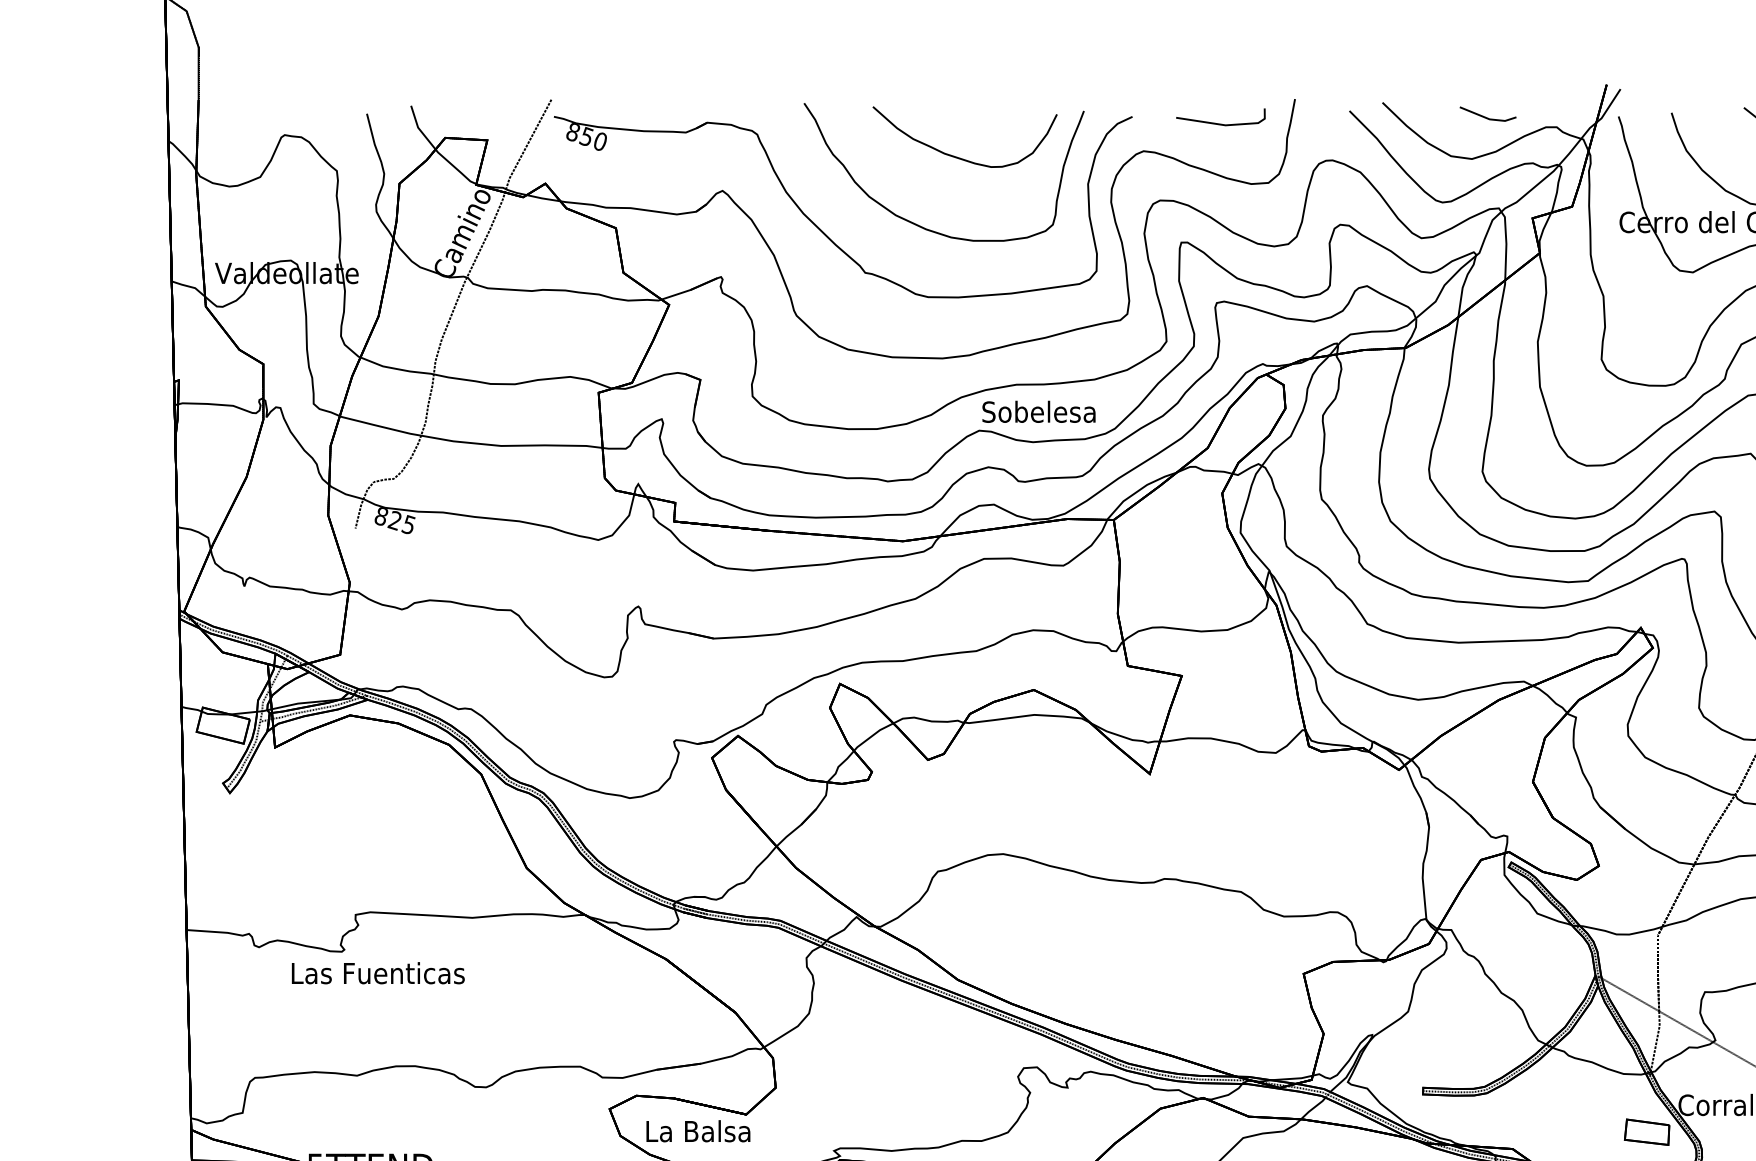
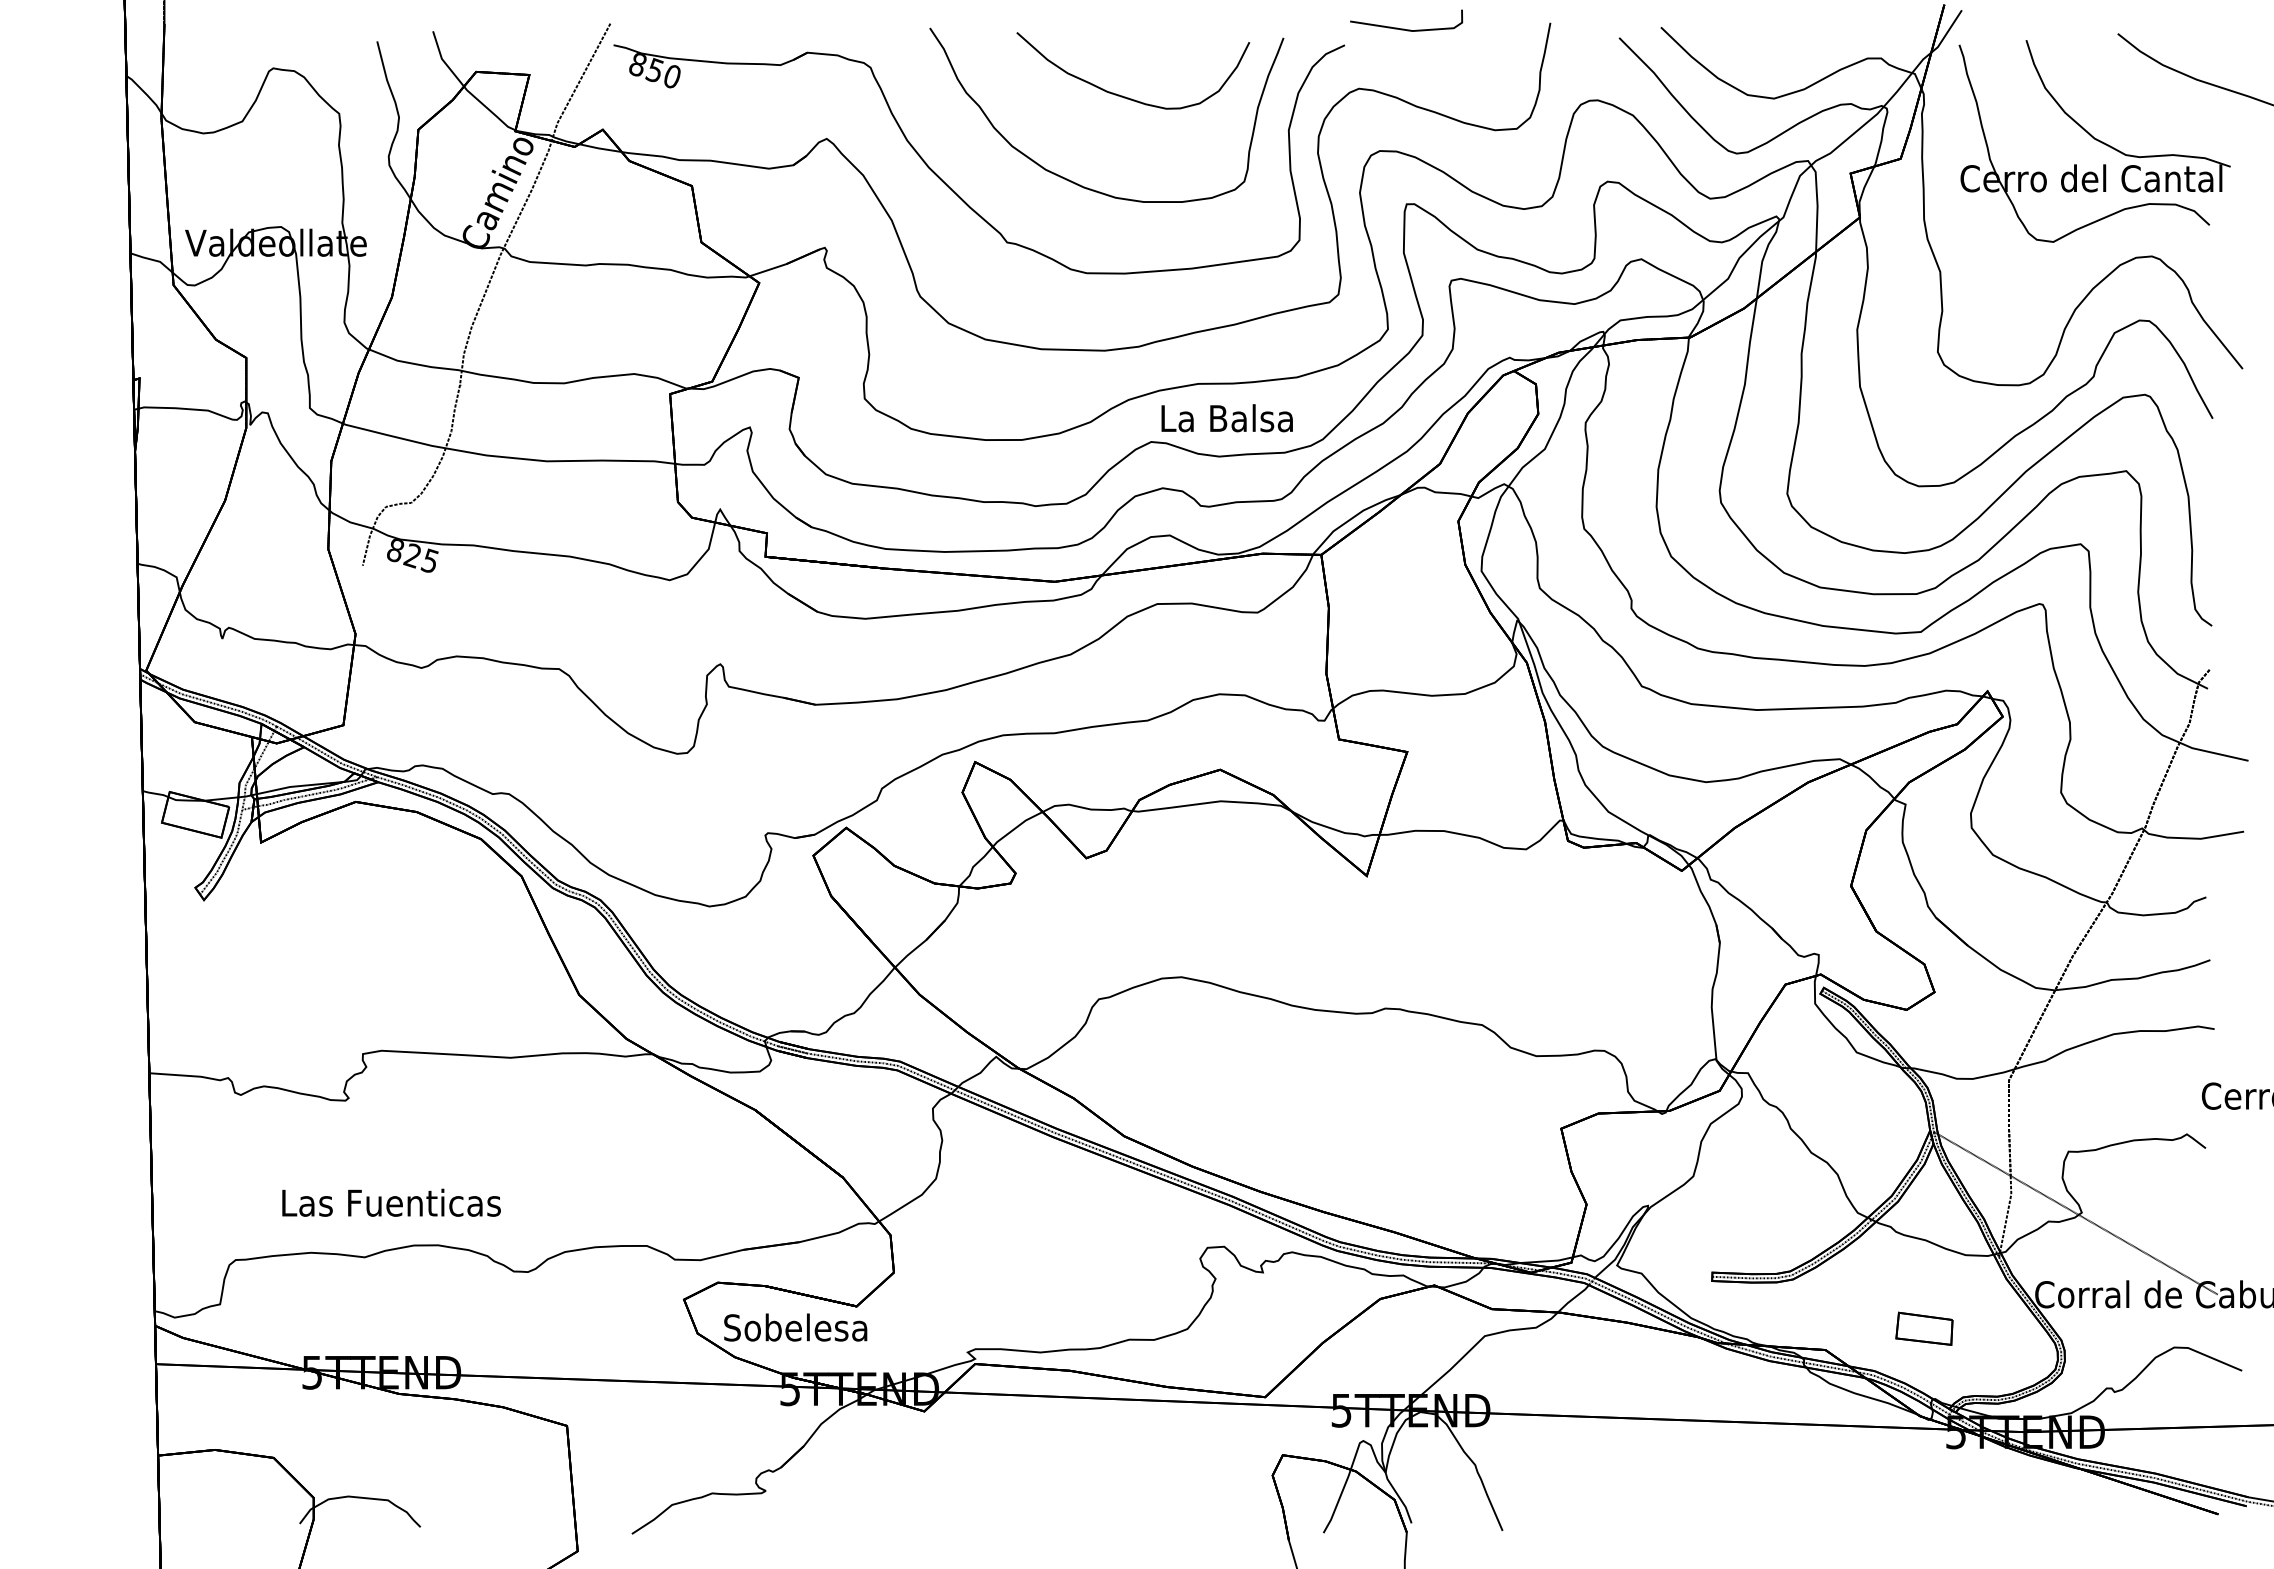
line: (1486, 117) -> (1792, 45), removed
line: (1219, 123) -> (1404, 28), moved
text: (1038, 412) -> (1226, 418), Sobelesa -> La Balsa
text: (378, 972) -> (391, 1202), moved
text: (697, 1131) -> (795, 1327), La Balsa -> Sobelesa
part: (1647, 1131) -> (1924, 1328), moved

